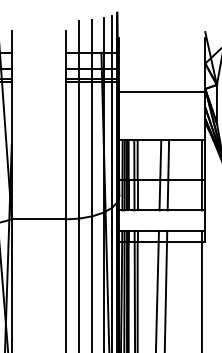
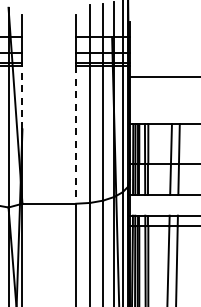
line: (11, 113) -> (22, 97), solid -> dashed
line: (65, 150) -> (76, 134), solid -> dashed

